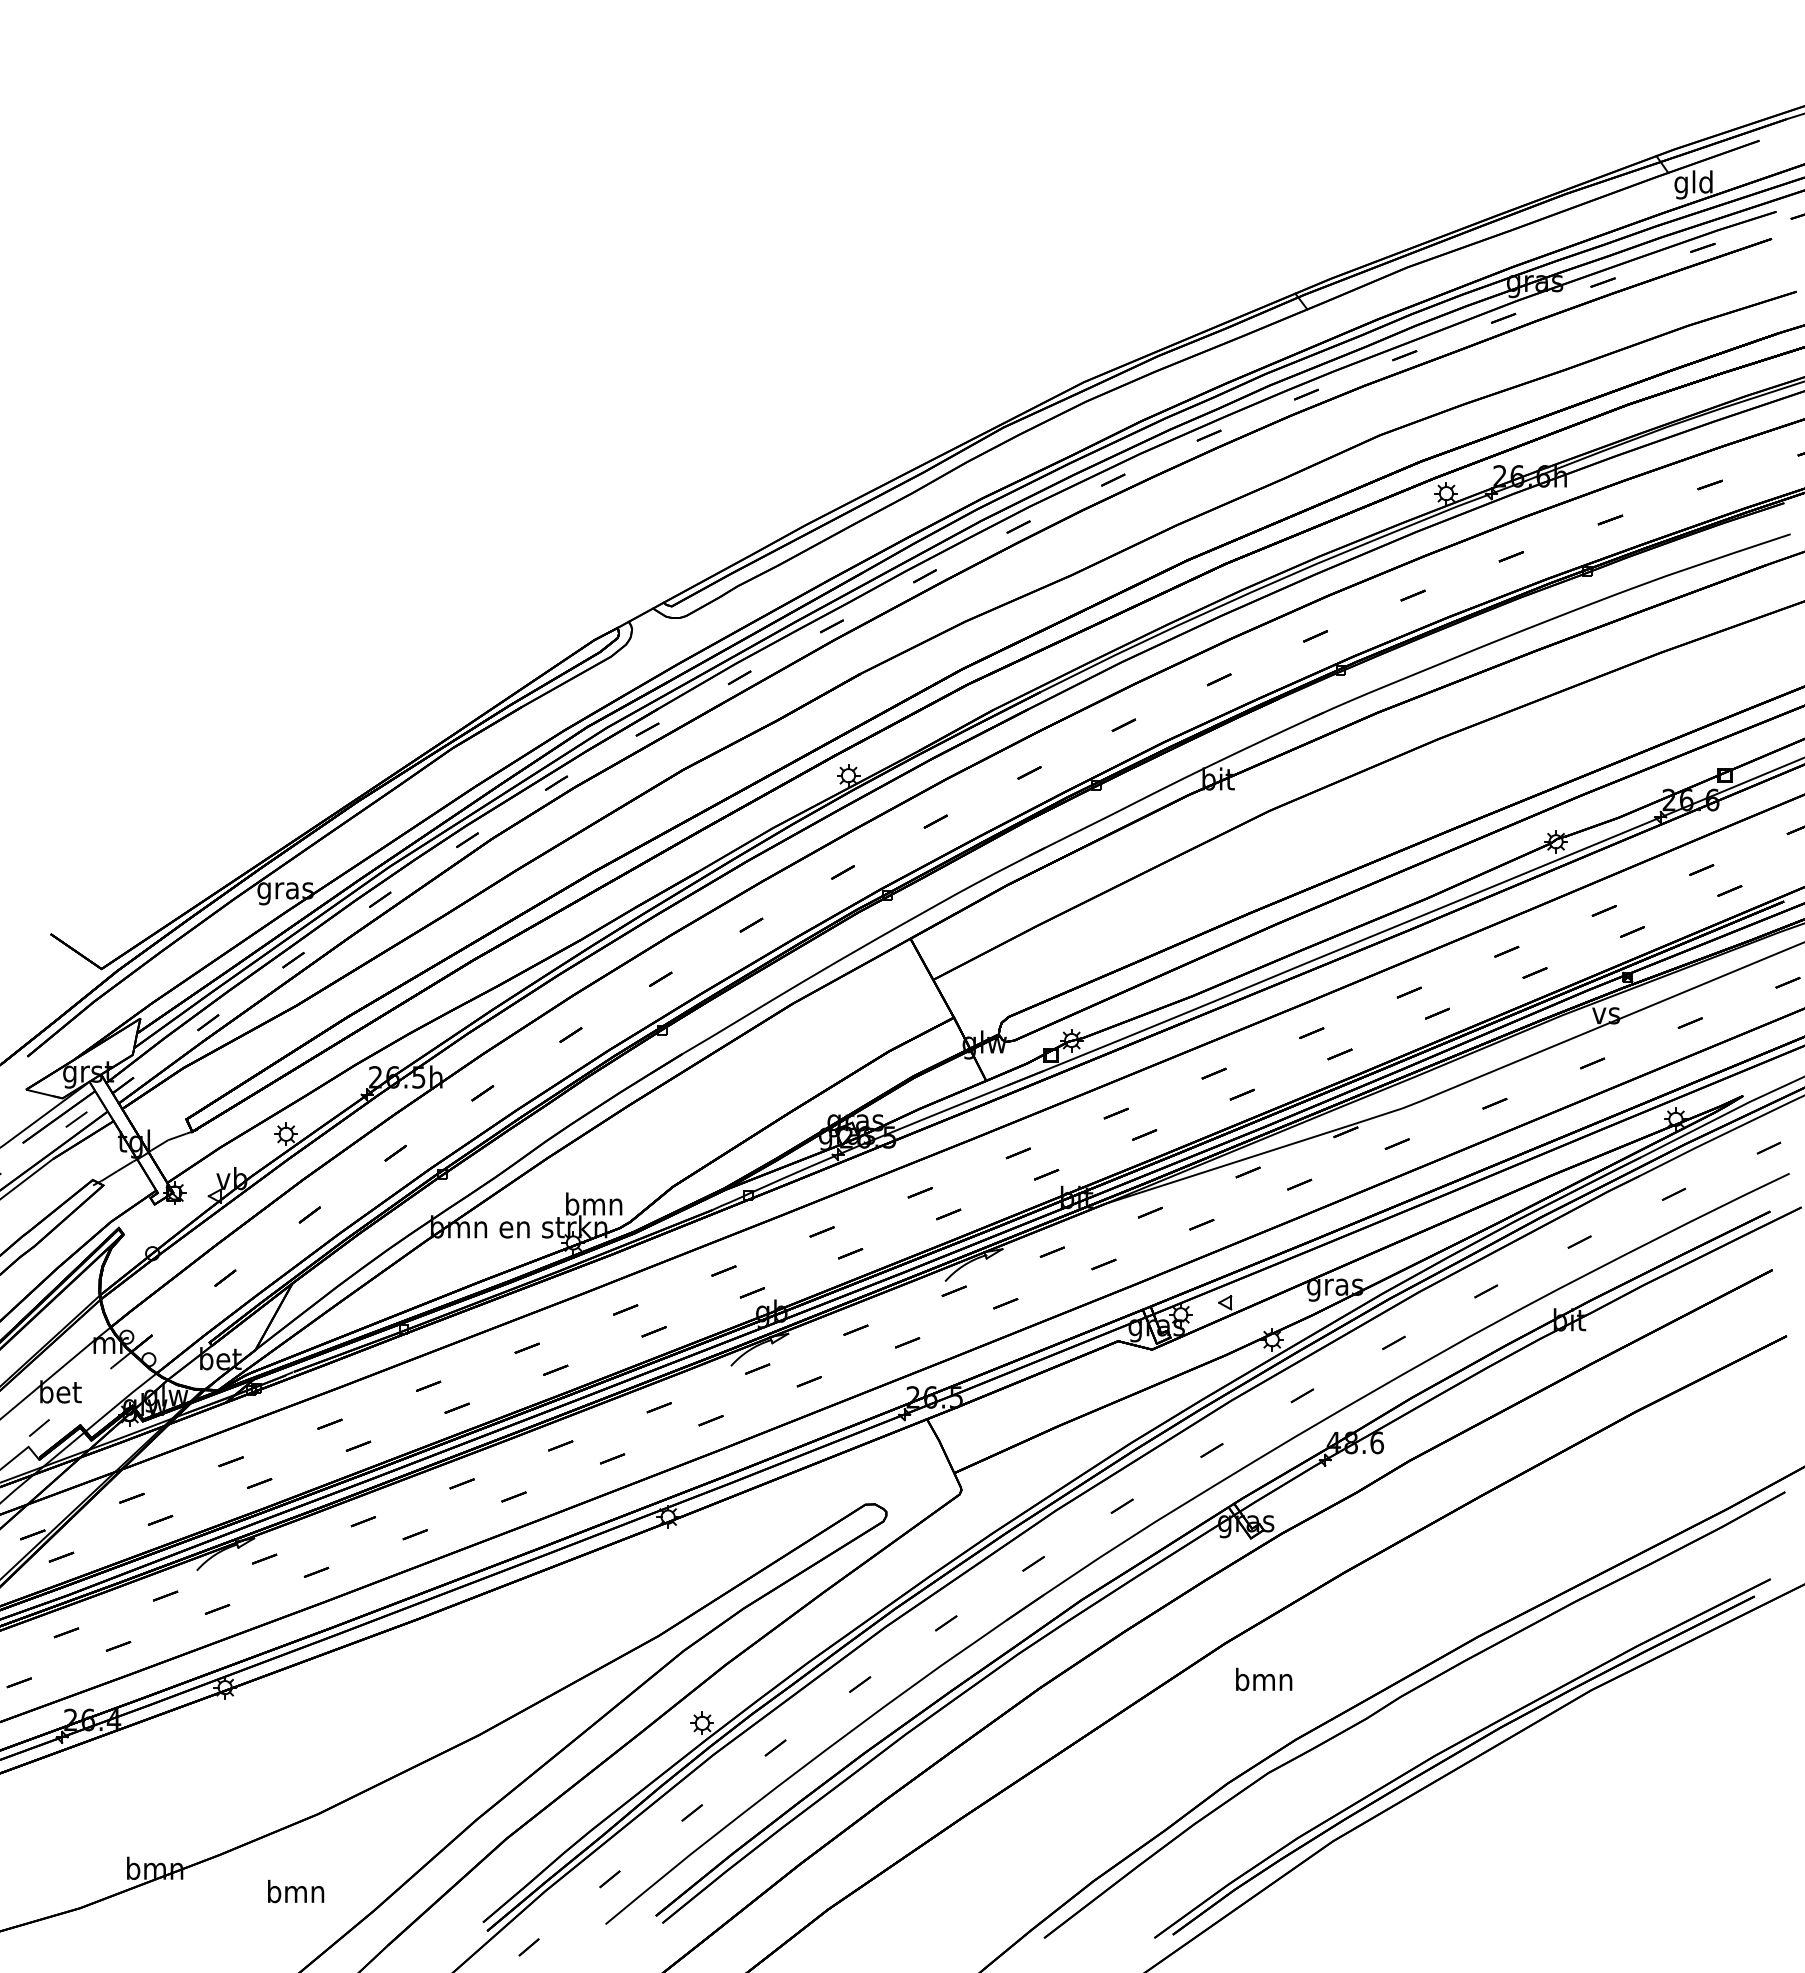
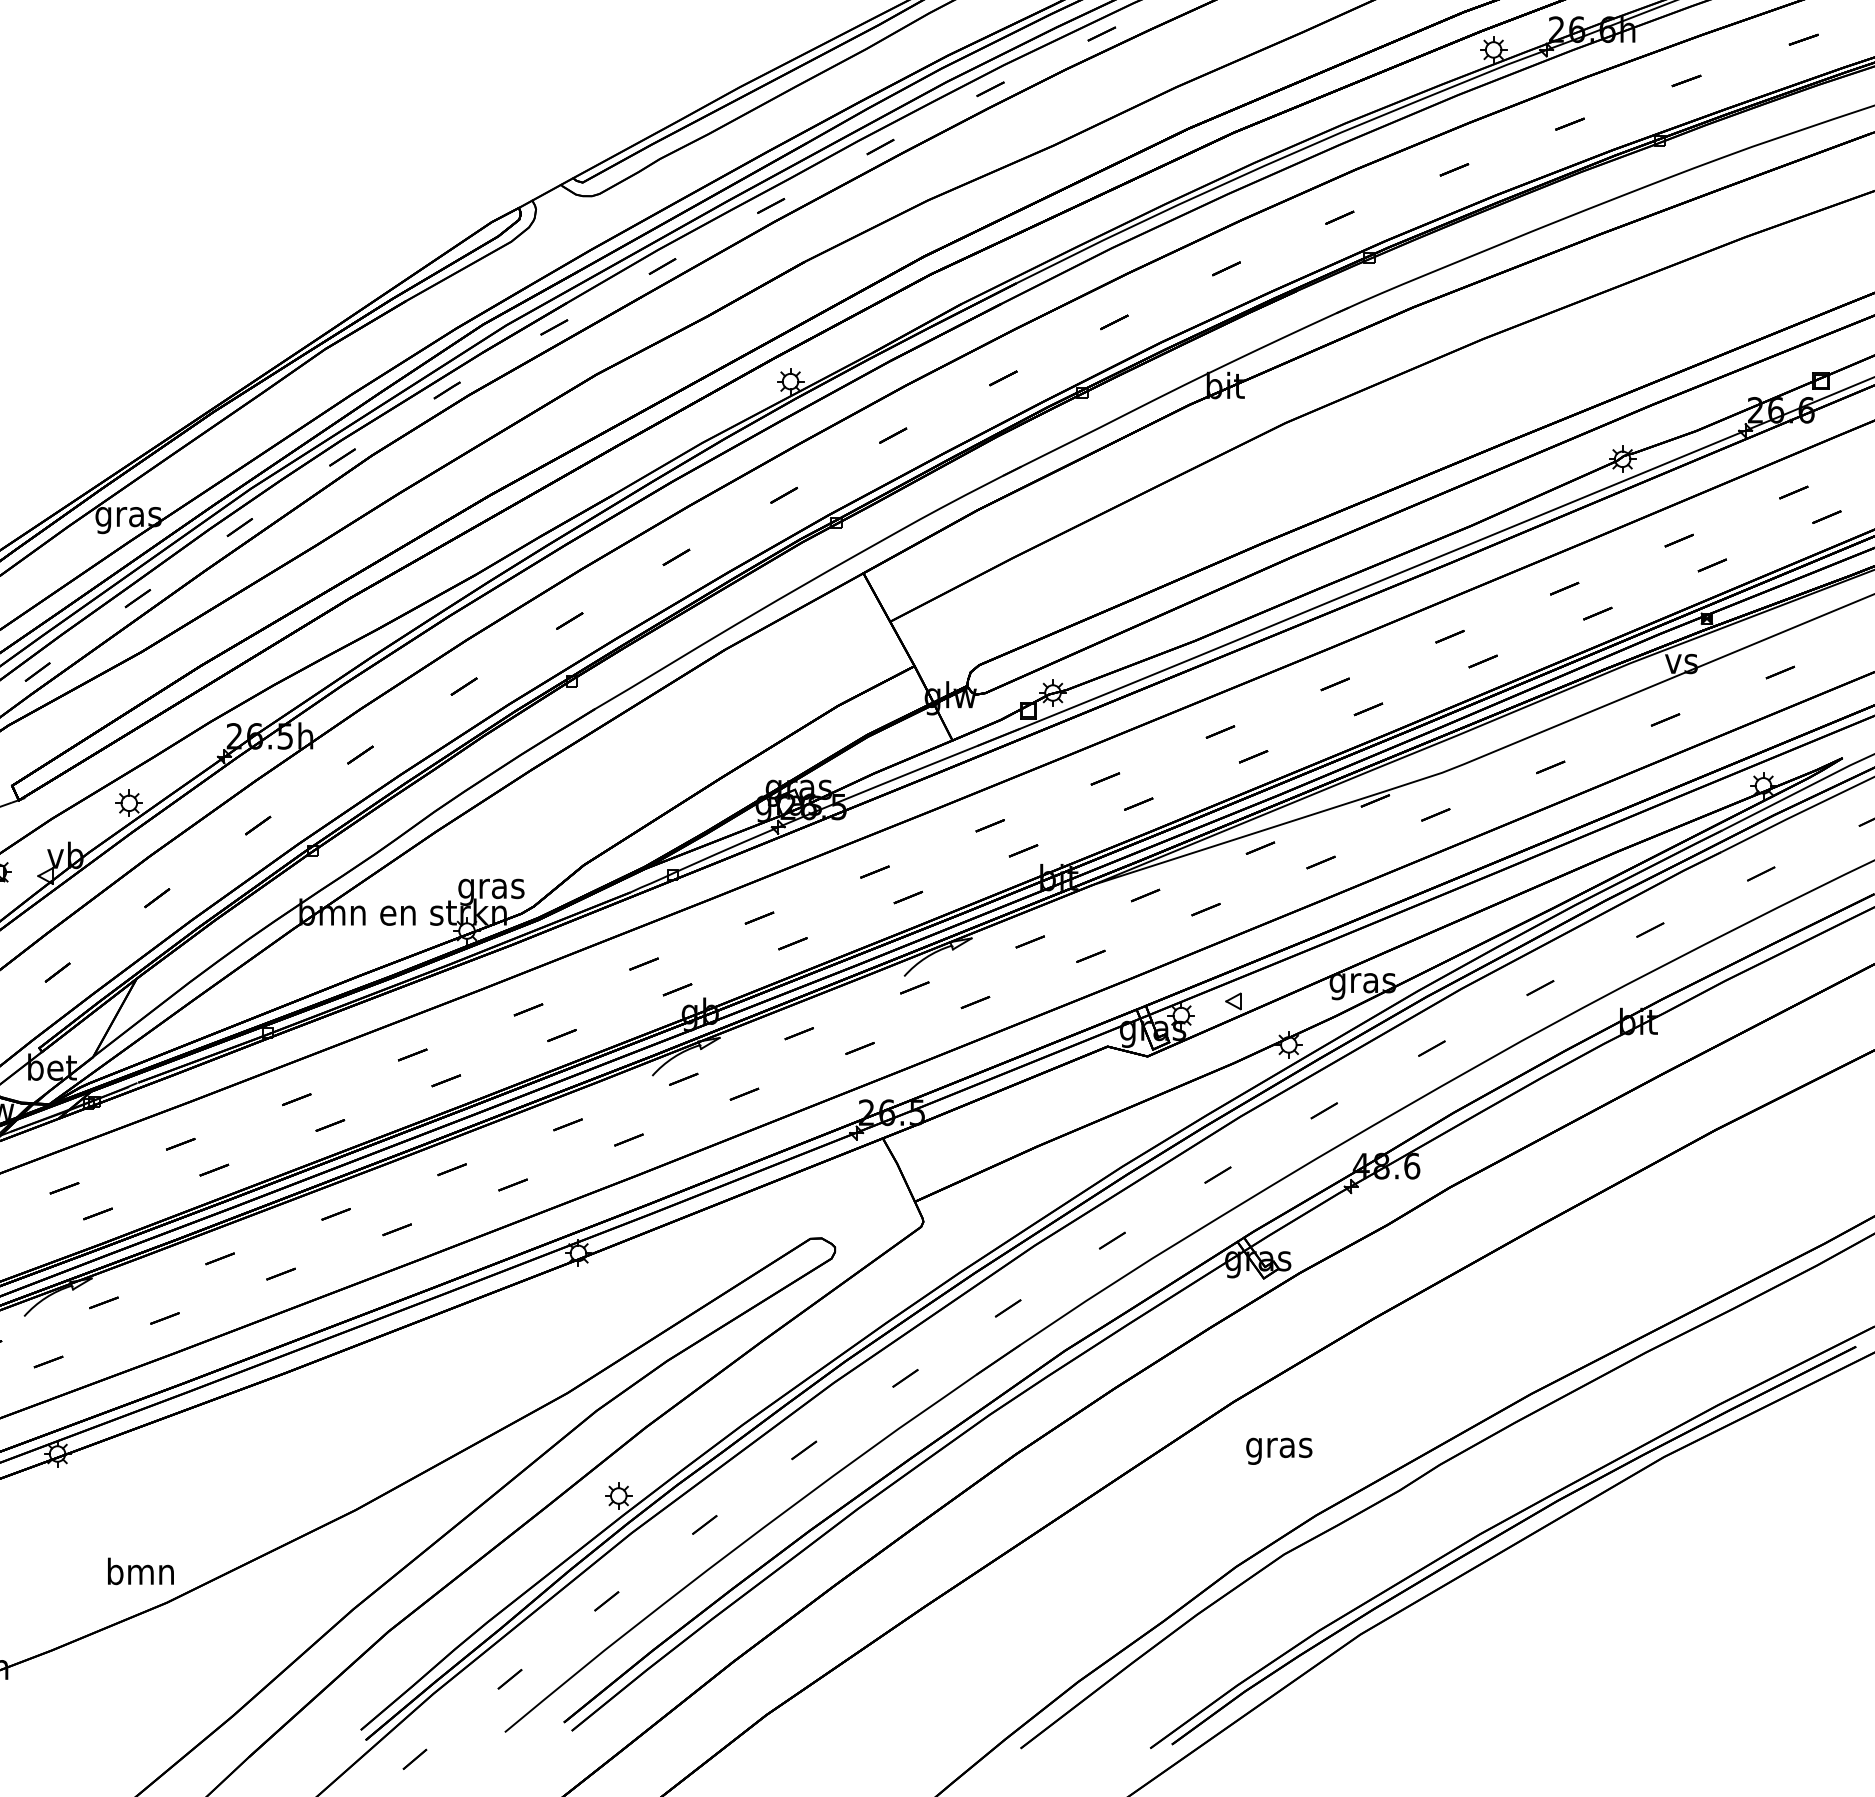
text: (594, 1206) -> (491, 888), bmn -> gras
text: (1264, 1681) -> (1279, 1446), bmn -> gras
text: (296, 1891) -> (141, 1571), moved

